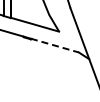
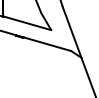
line: (54, 45) -> (46, 44), dashed -> solid

